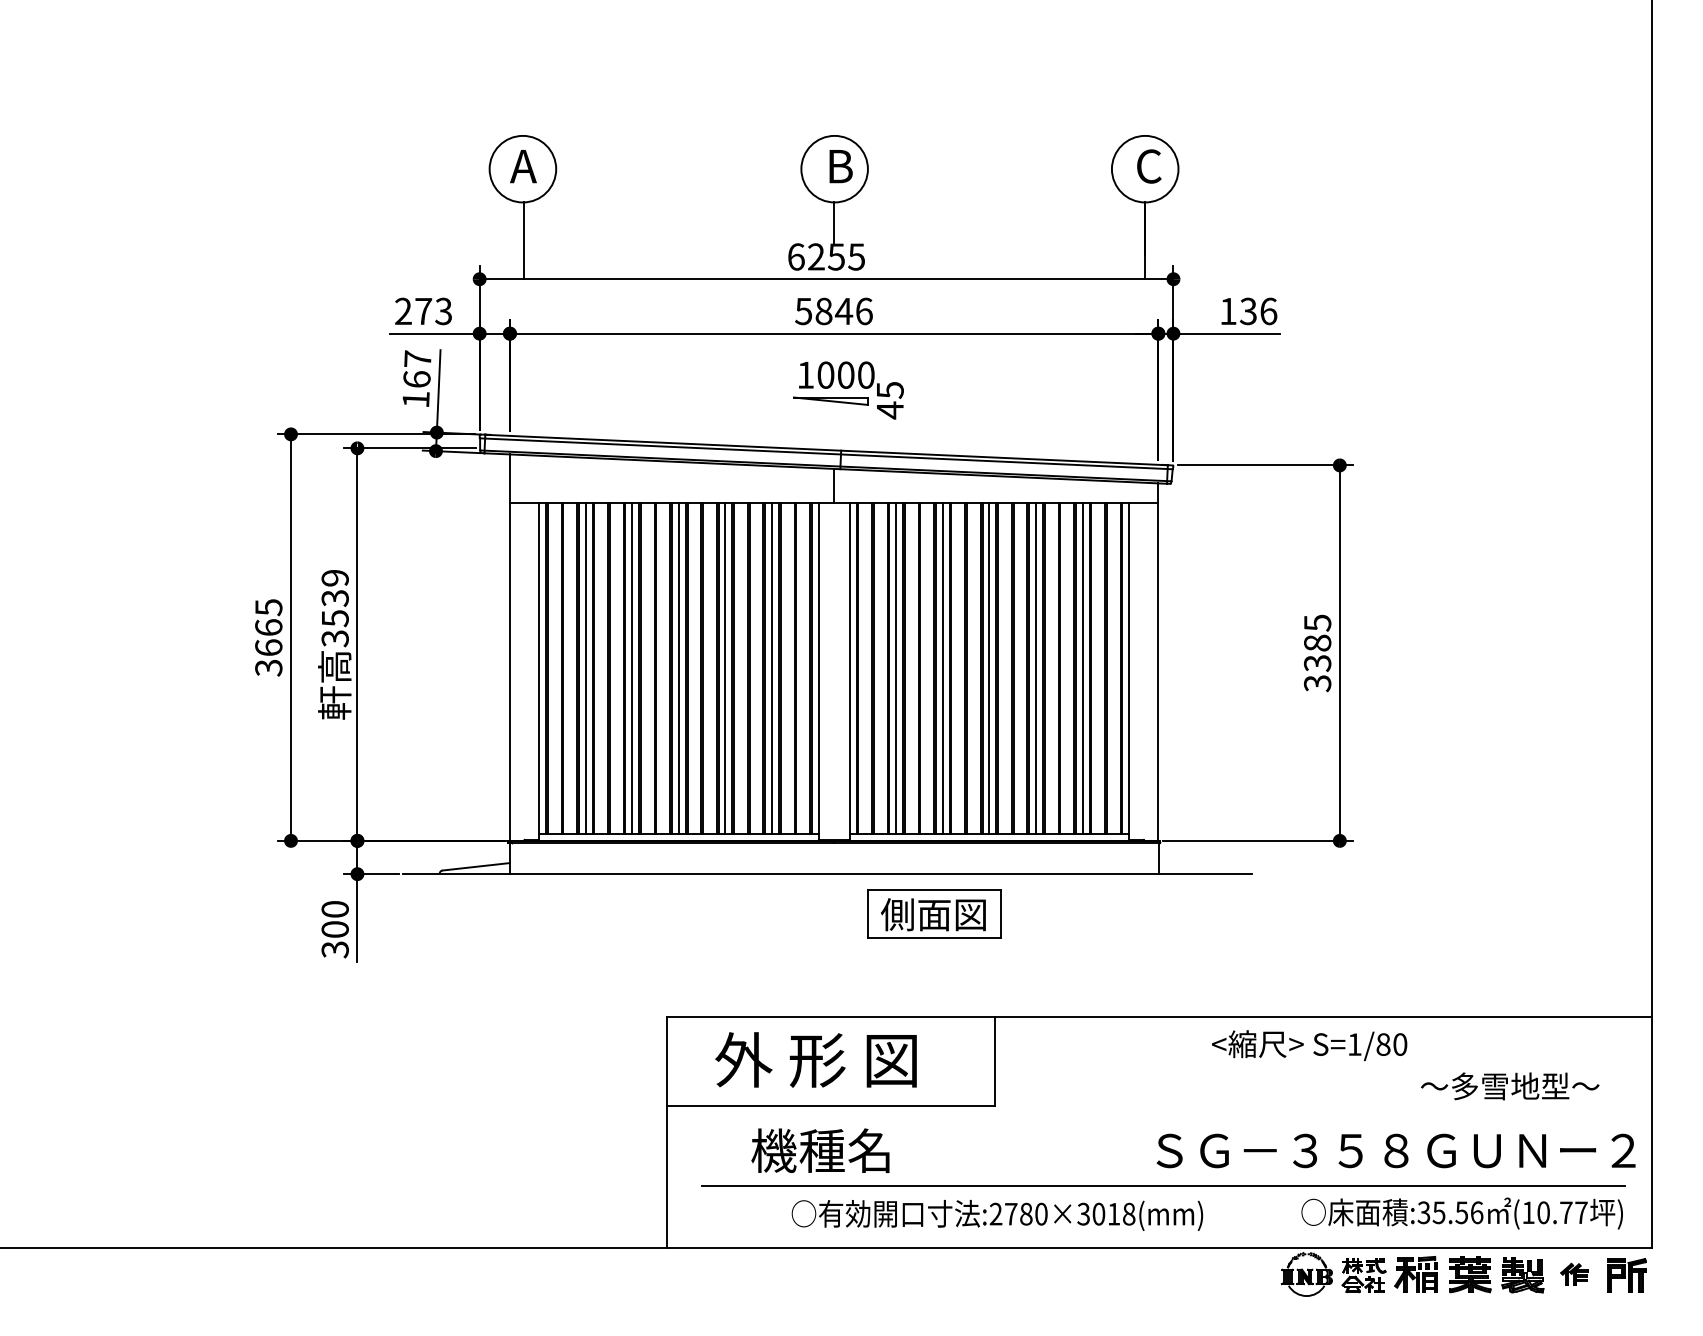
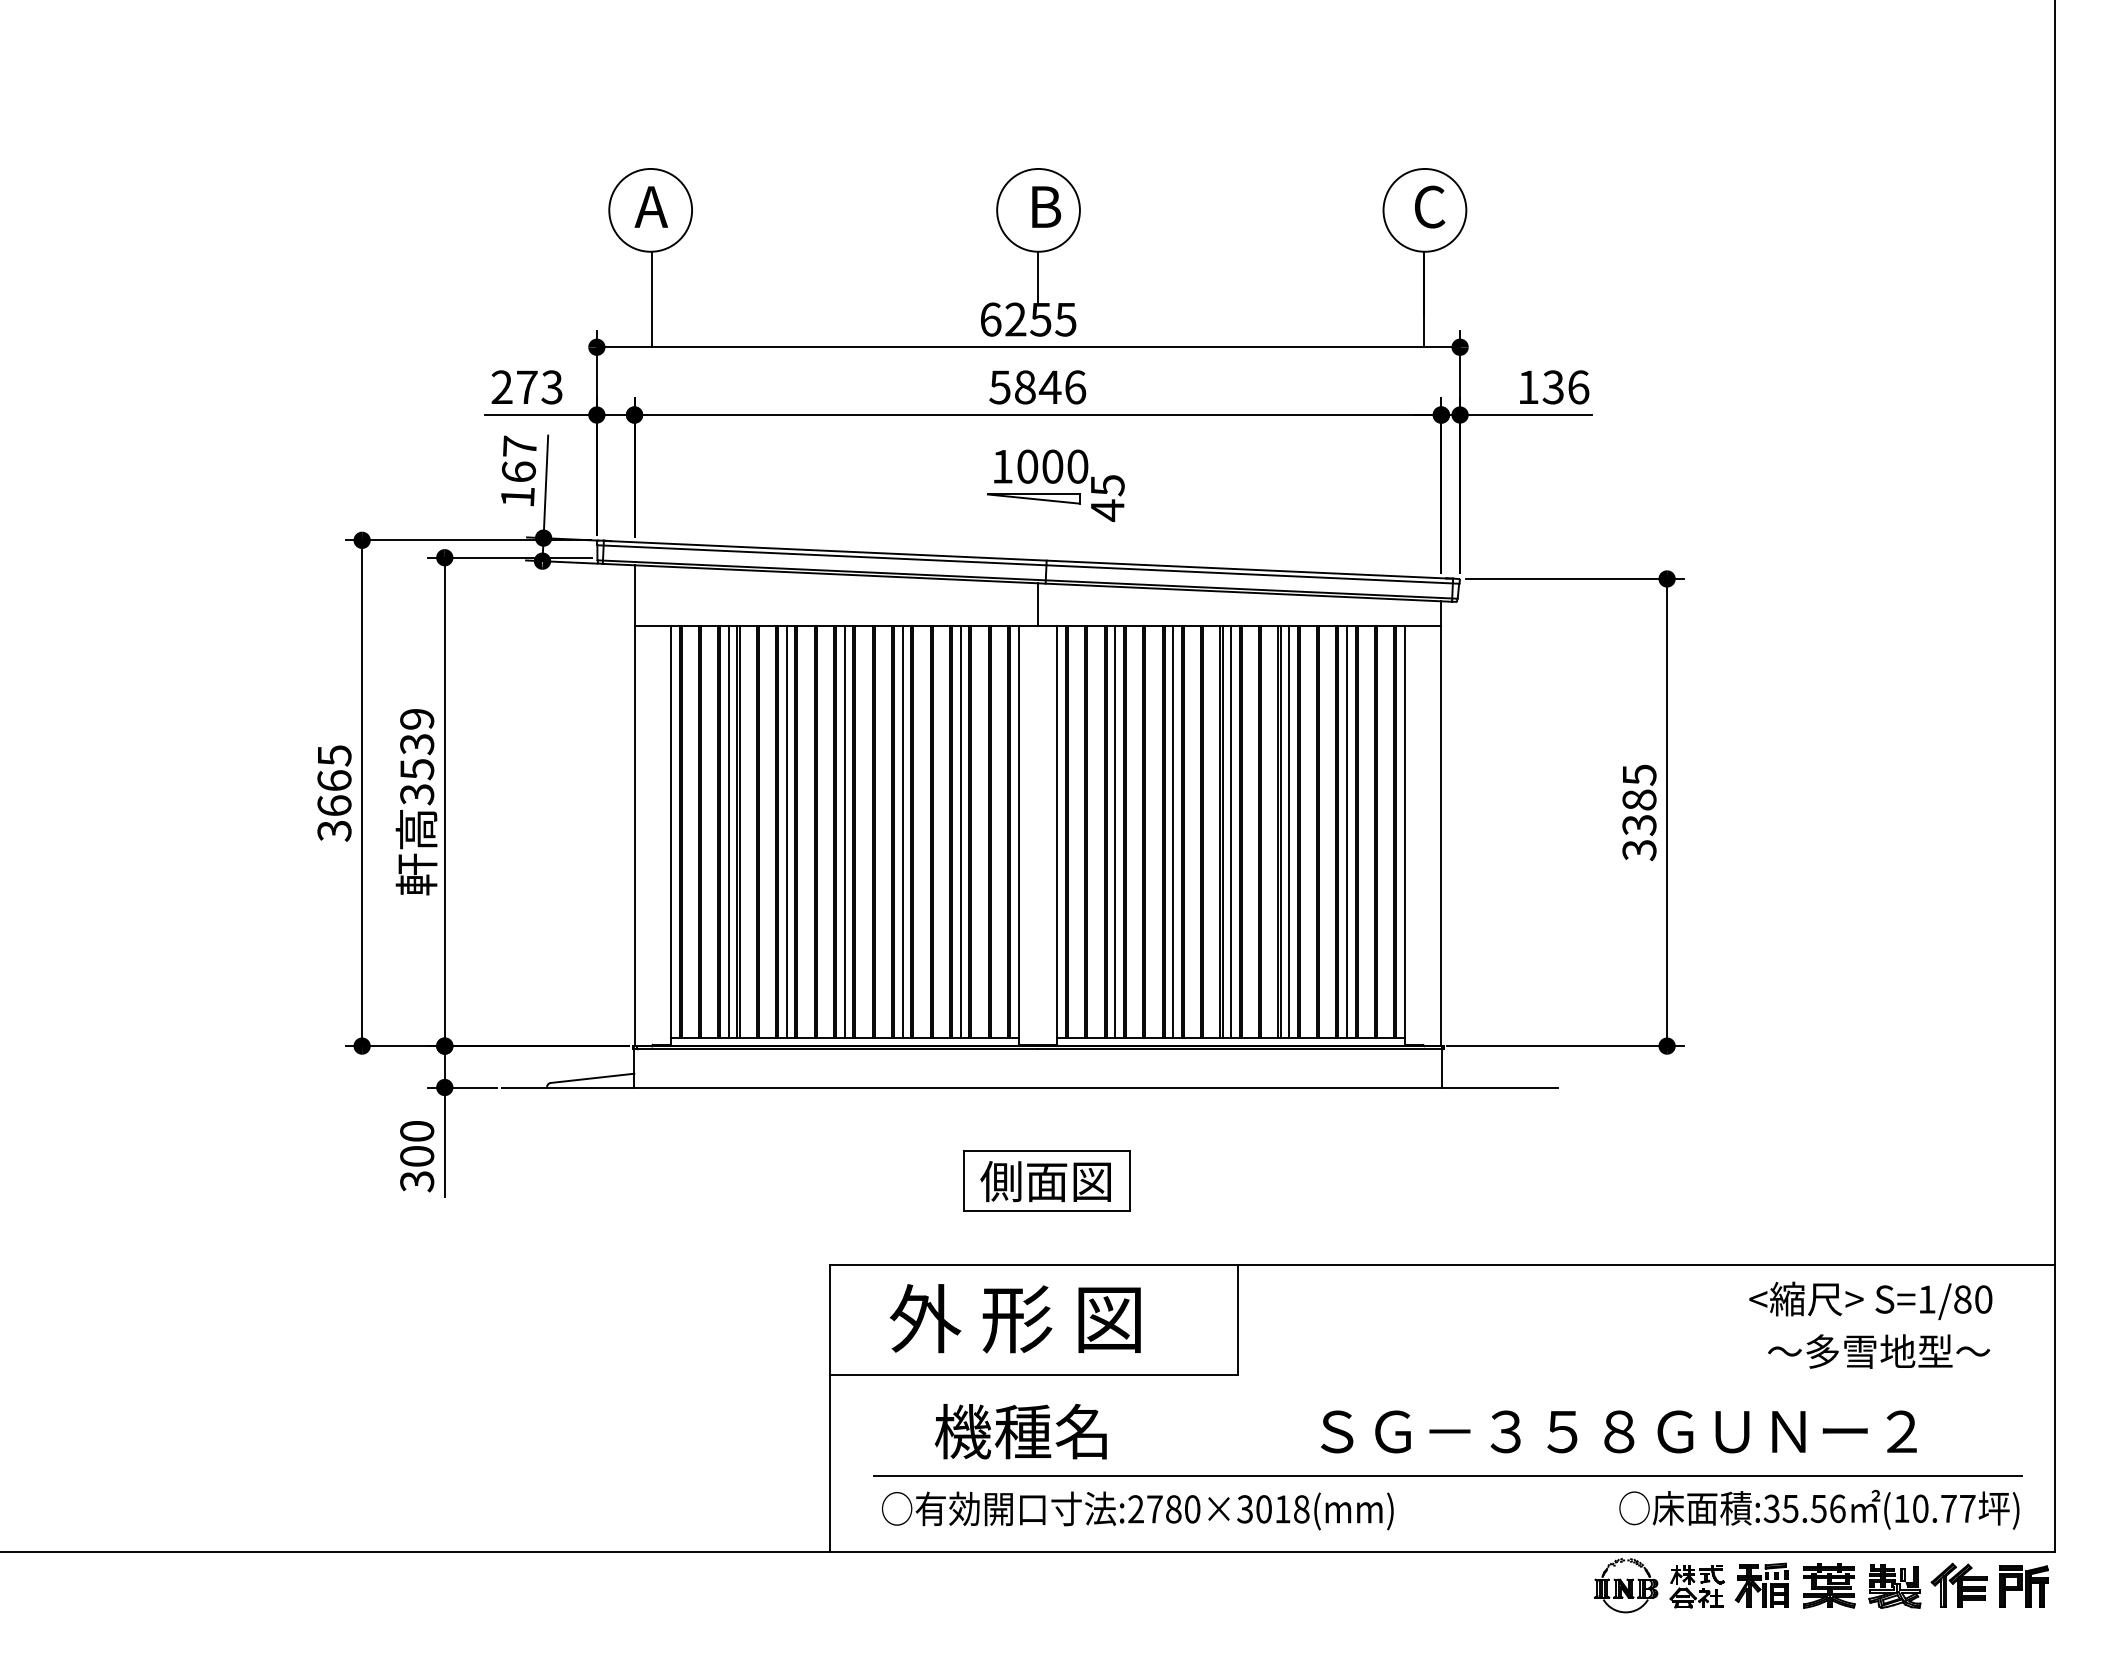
part: (934, 913) -> (1047, 1179), moved
text: (1309, 1045) -> (1870, 1300), moved
text: (1395, 1150) -> (1618, 1431), moved
text: (997, 1215) -> (1137, 1510), moved
part: (1574, 1274) -> (1959, 1585), size x1.67

